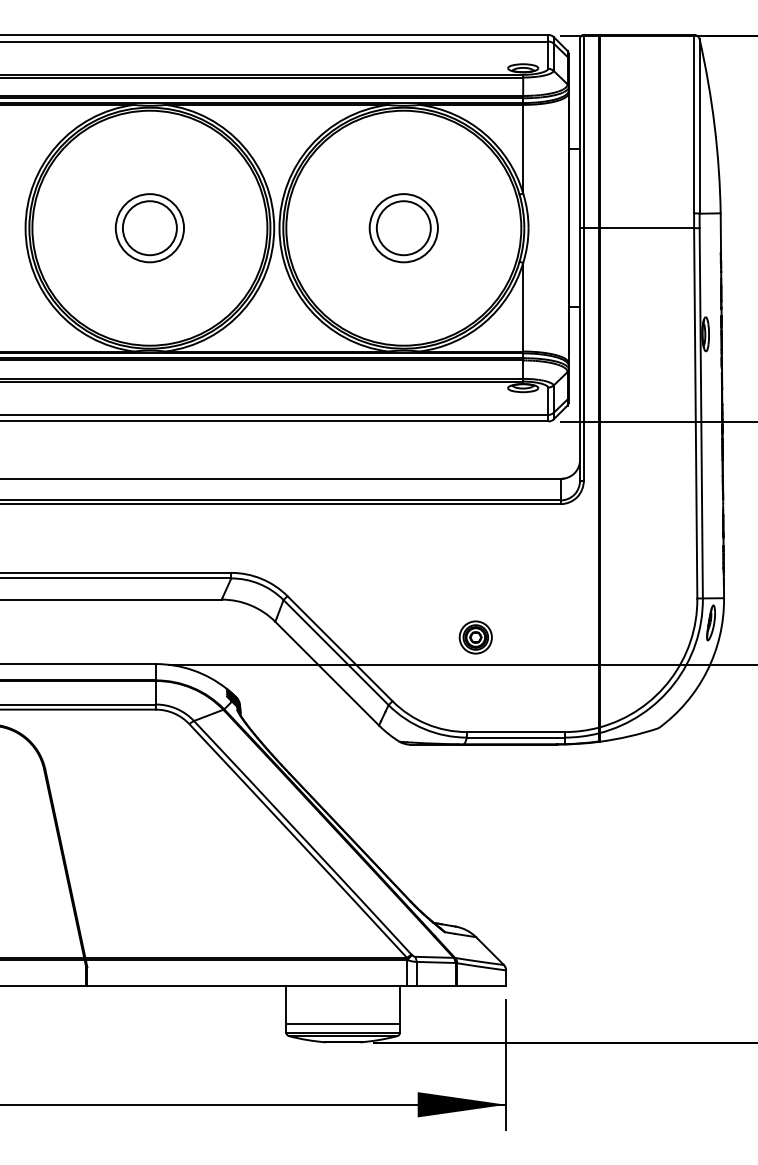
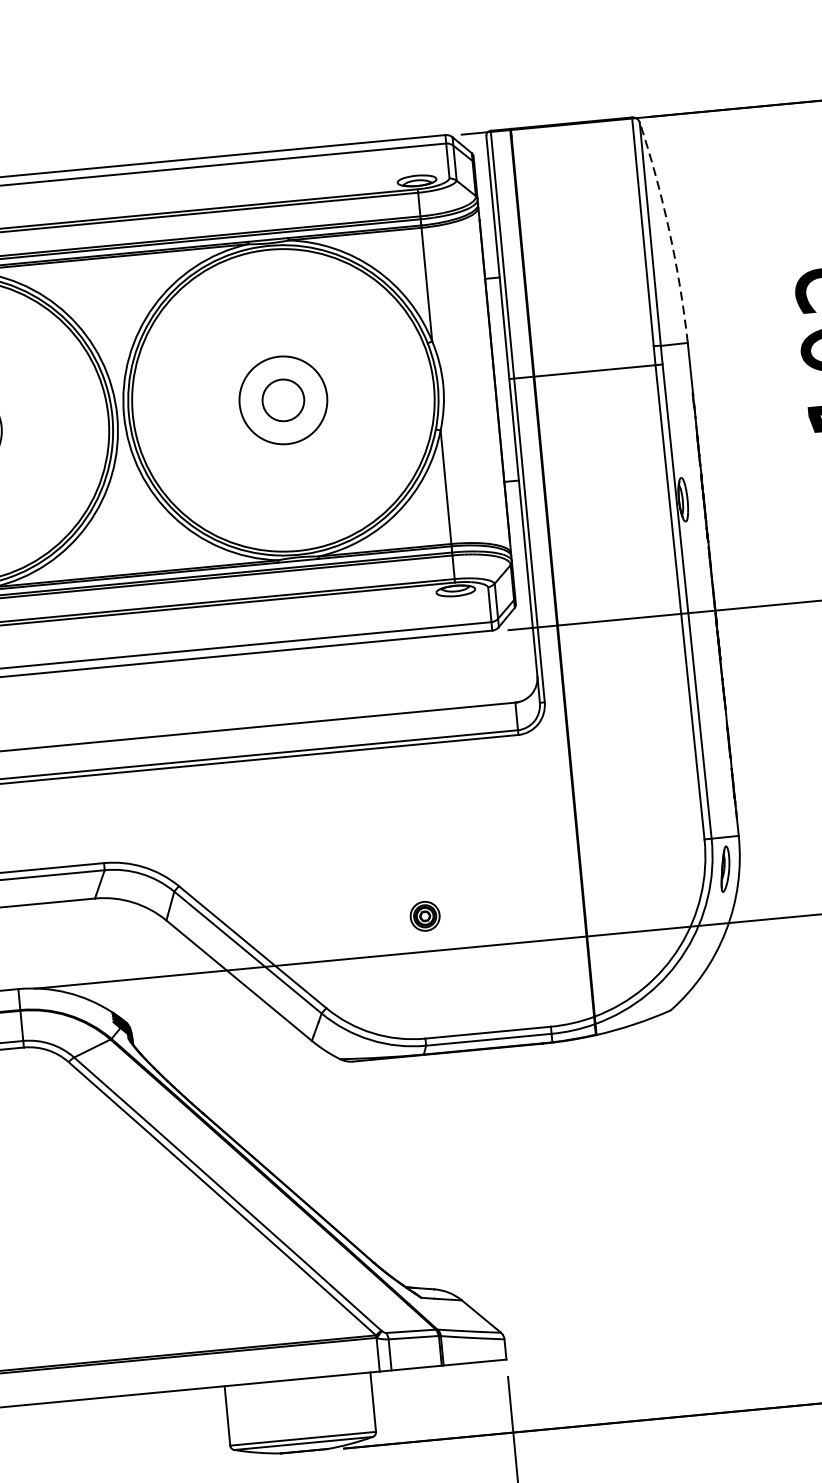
arc: (714, 125) -> (669, 231), solid -> dashed
circle: (403, 228) -> (283, 400), size x0.6
part: (475, 637) -> (424, 916), size x0.7
line: (343, 1024) -> (302, 1428), removed

